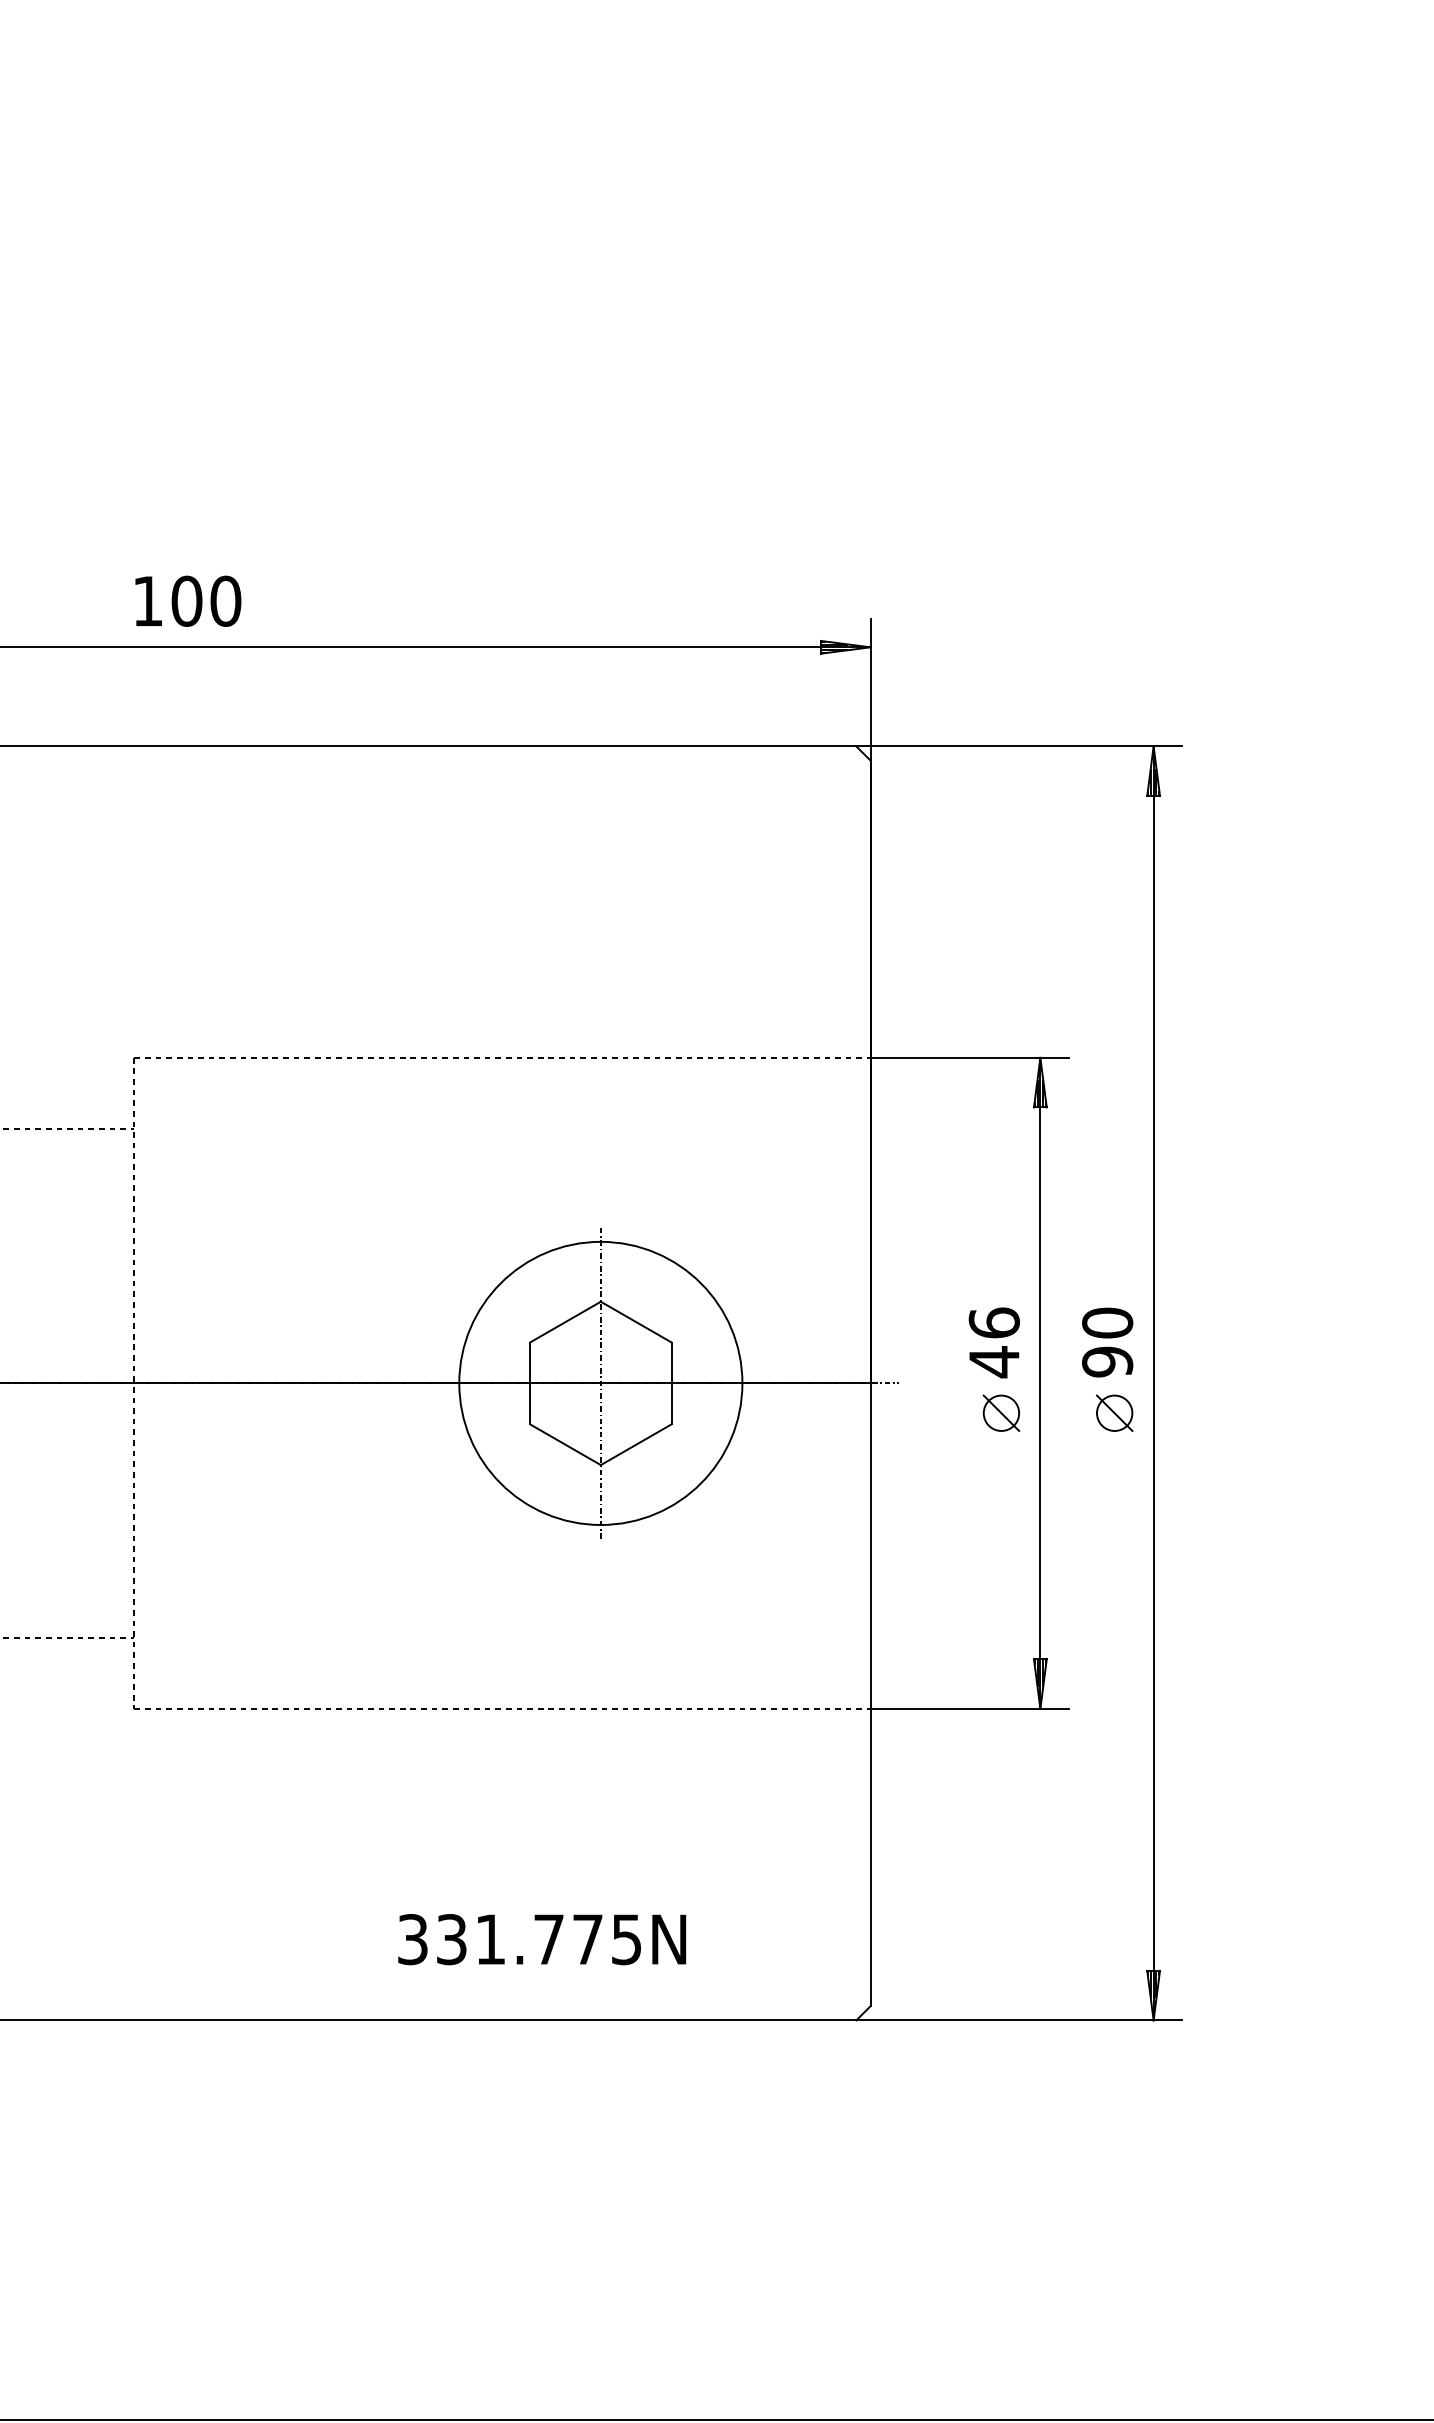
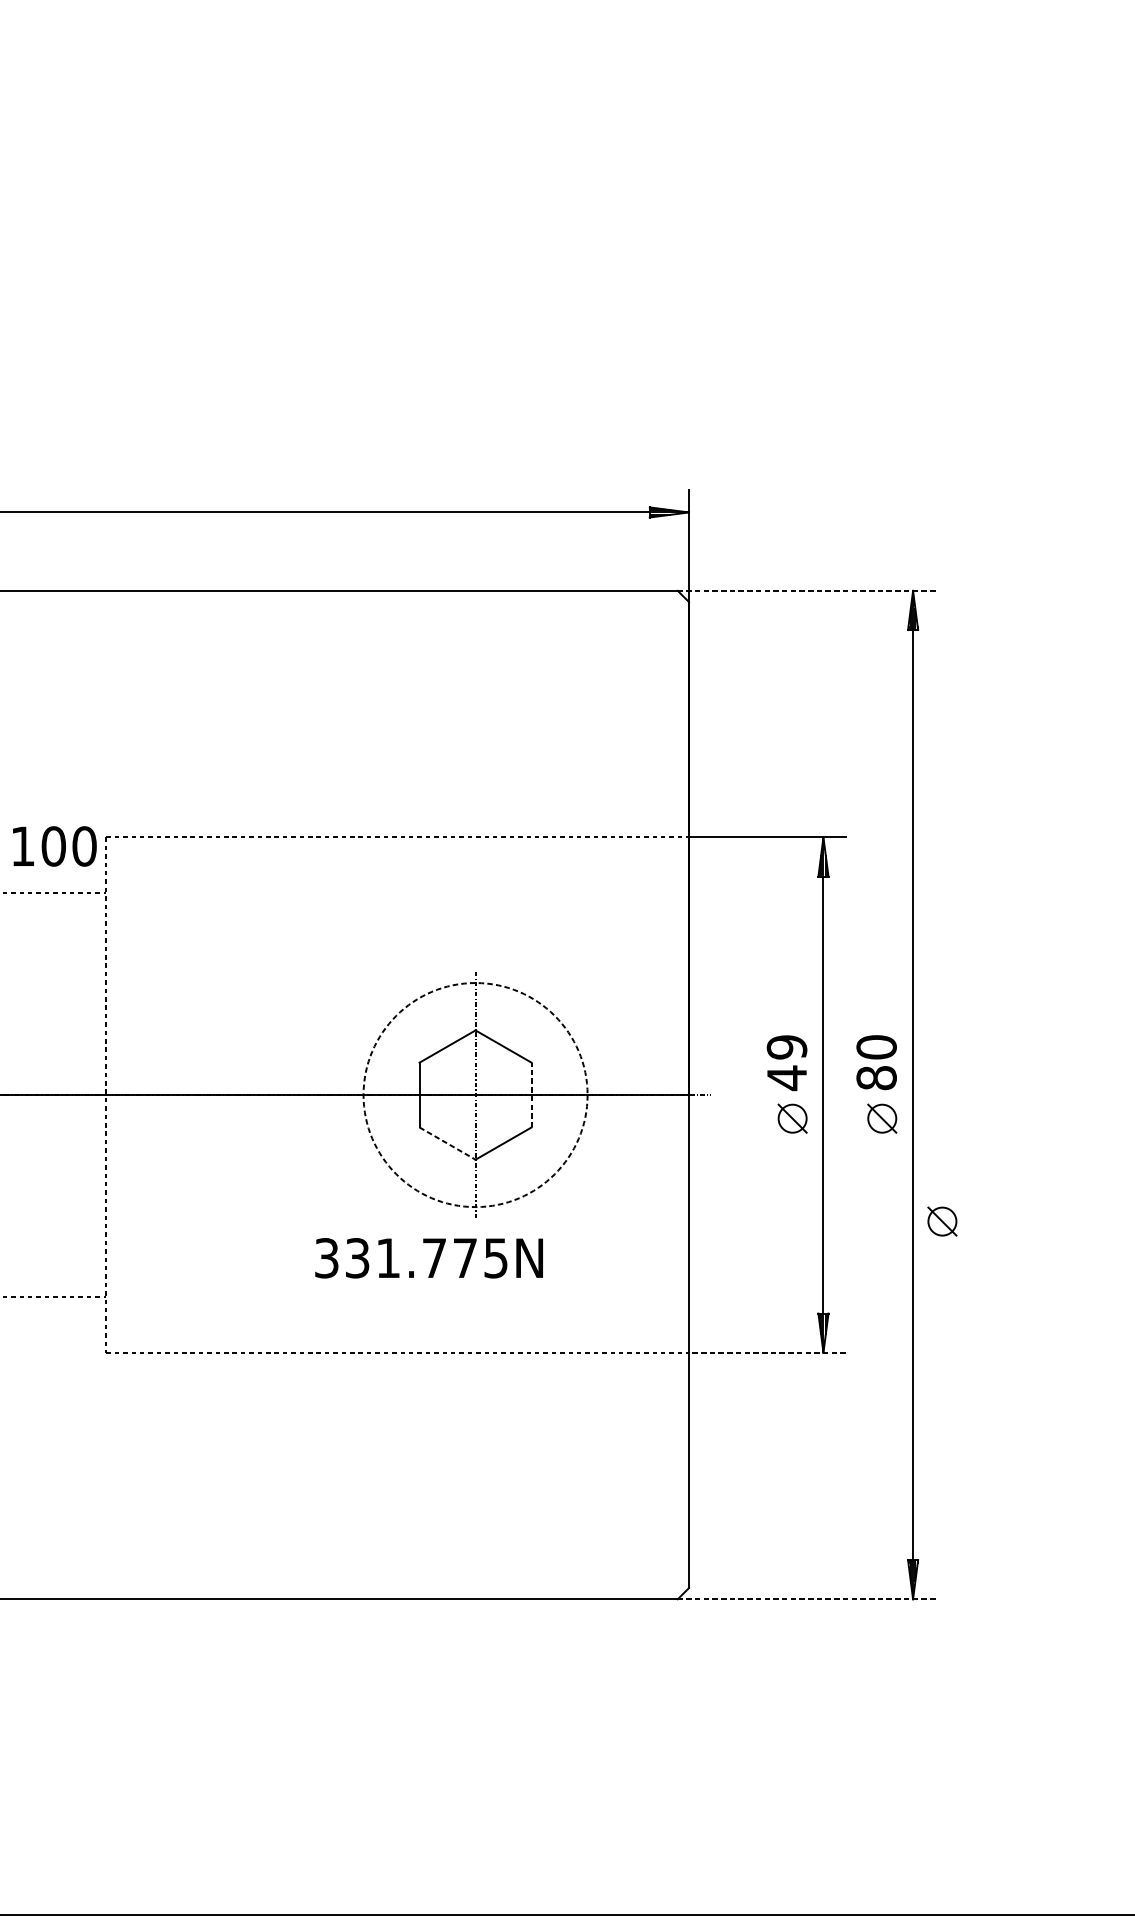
text: (188, 600) -> (55, 845), moved
line: (1019, 746) -> (806, 590), solid -> dashed
text: (994, 1322) -> (787, 1046), 46 -> 49
text: (1107, 1361) -> (876, 1077), 90 -> 80
circle: (600, 1382) -> (475, 1094), solid -> dashed
line: (671, 1383) -> (531, 1095), solid -> dashed
line: (565, 1444) -> (447, 1143), solid -> dashed
part: (1190, 1542) -> (942, 1220), added
line: (969, 1709) -> (767, 1353), solid -> dashed
text: (542, 1939) -> (429, 1258), moved
line: (1019, 2020) -> (806, 1599), solid -> dashed

